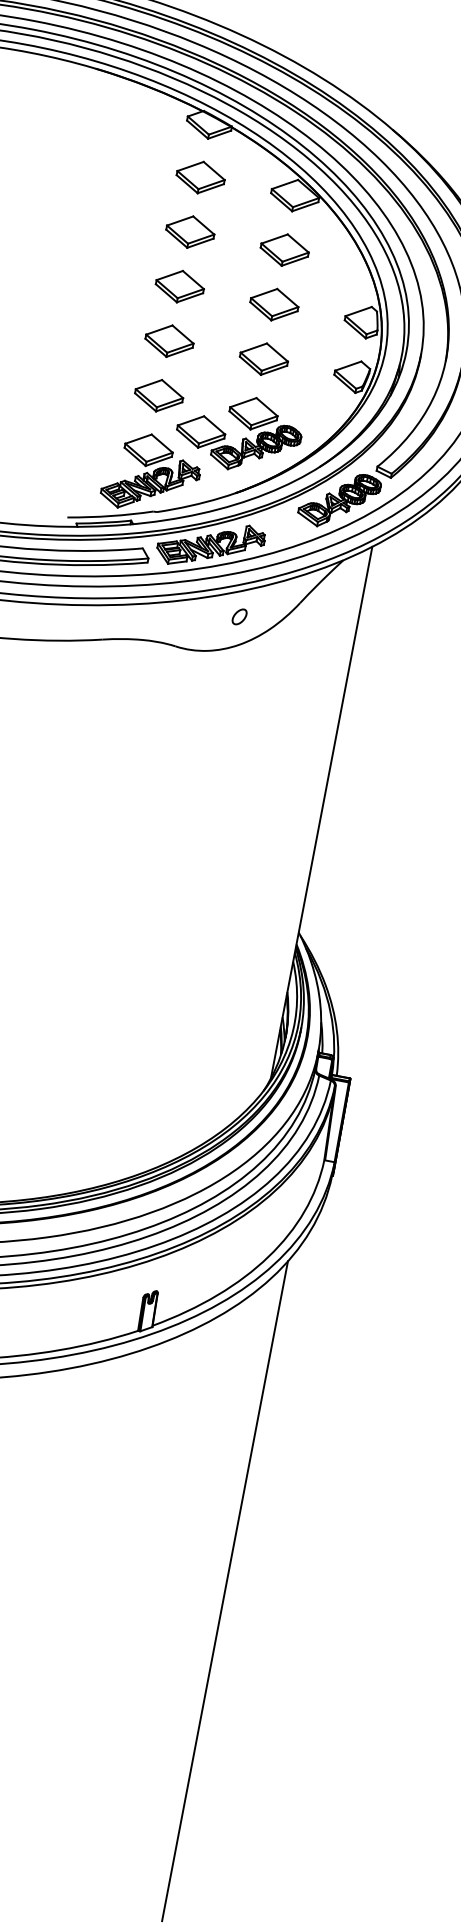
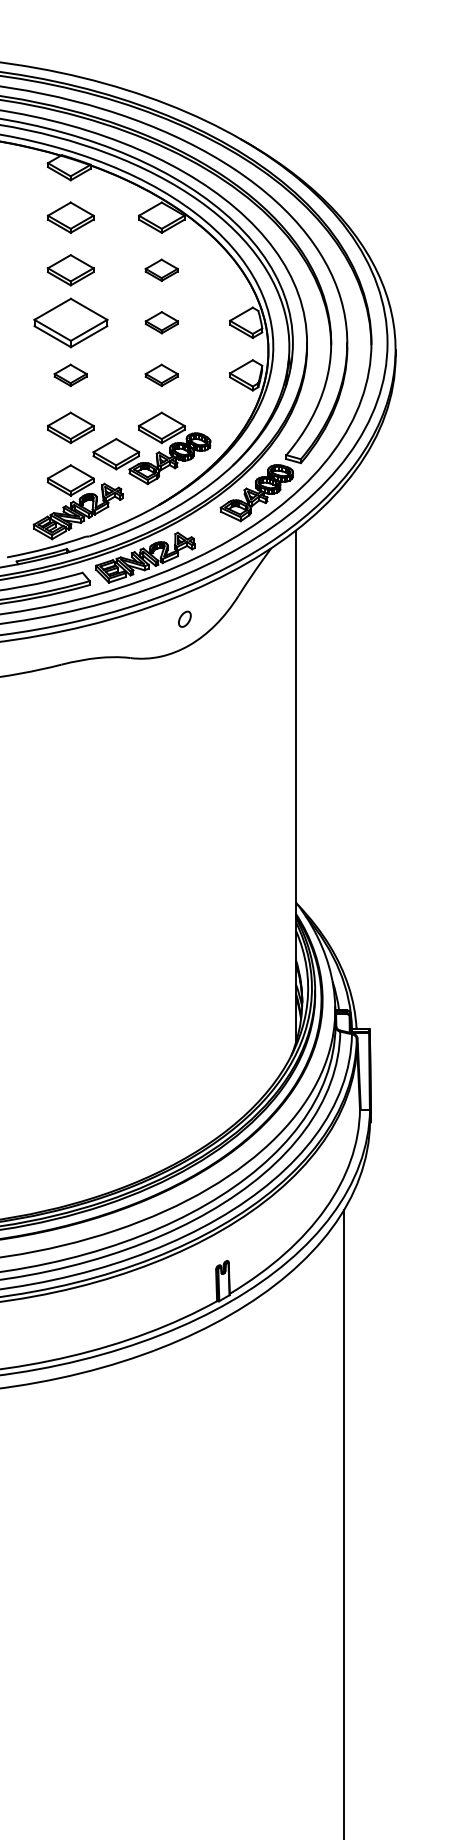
part: (284, 250) -> (161, 270), size x0.7
part: (179, 286) -> (70, 322), size x1.6
part: (274, 304) -> (161, 322), size x0.7
part: (169, 341) -> (70, 375), size x0.7
part: (263, 359) -> (161, 375), size x0.7

